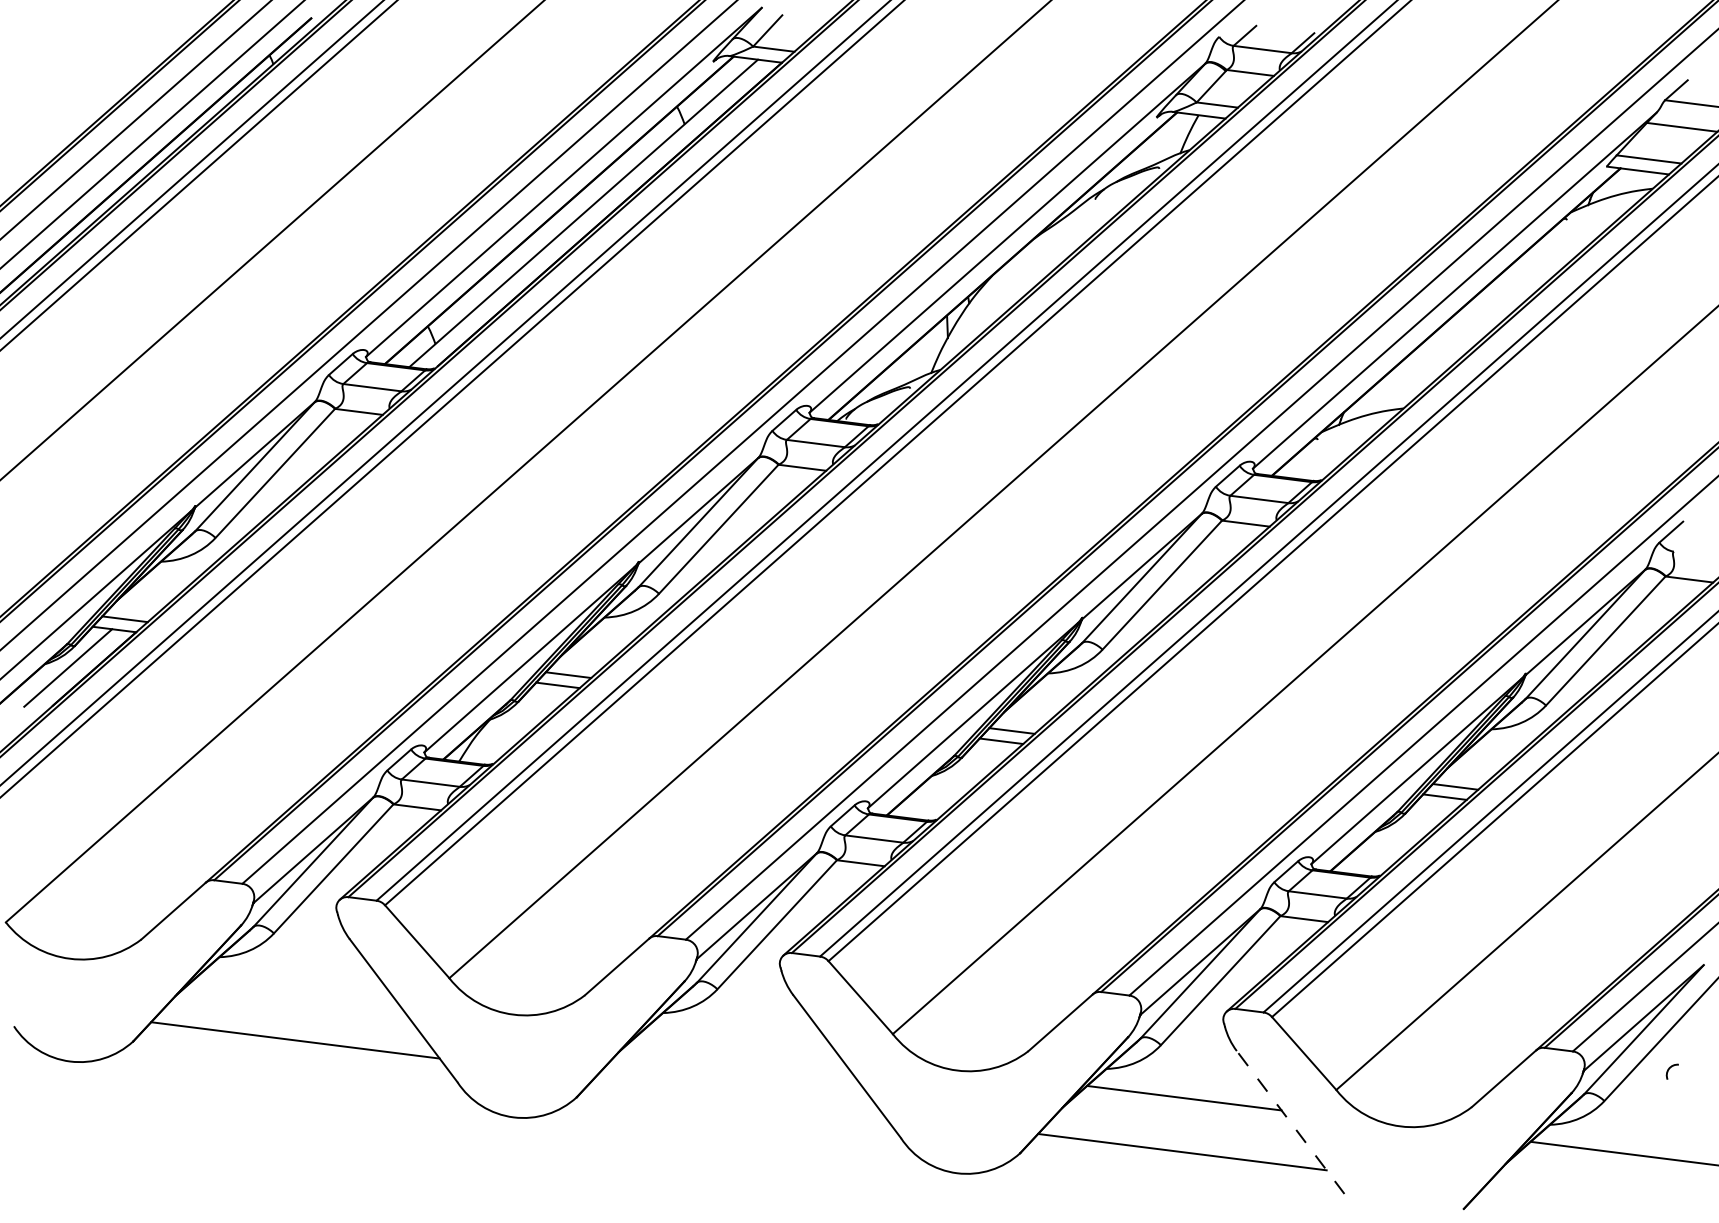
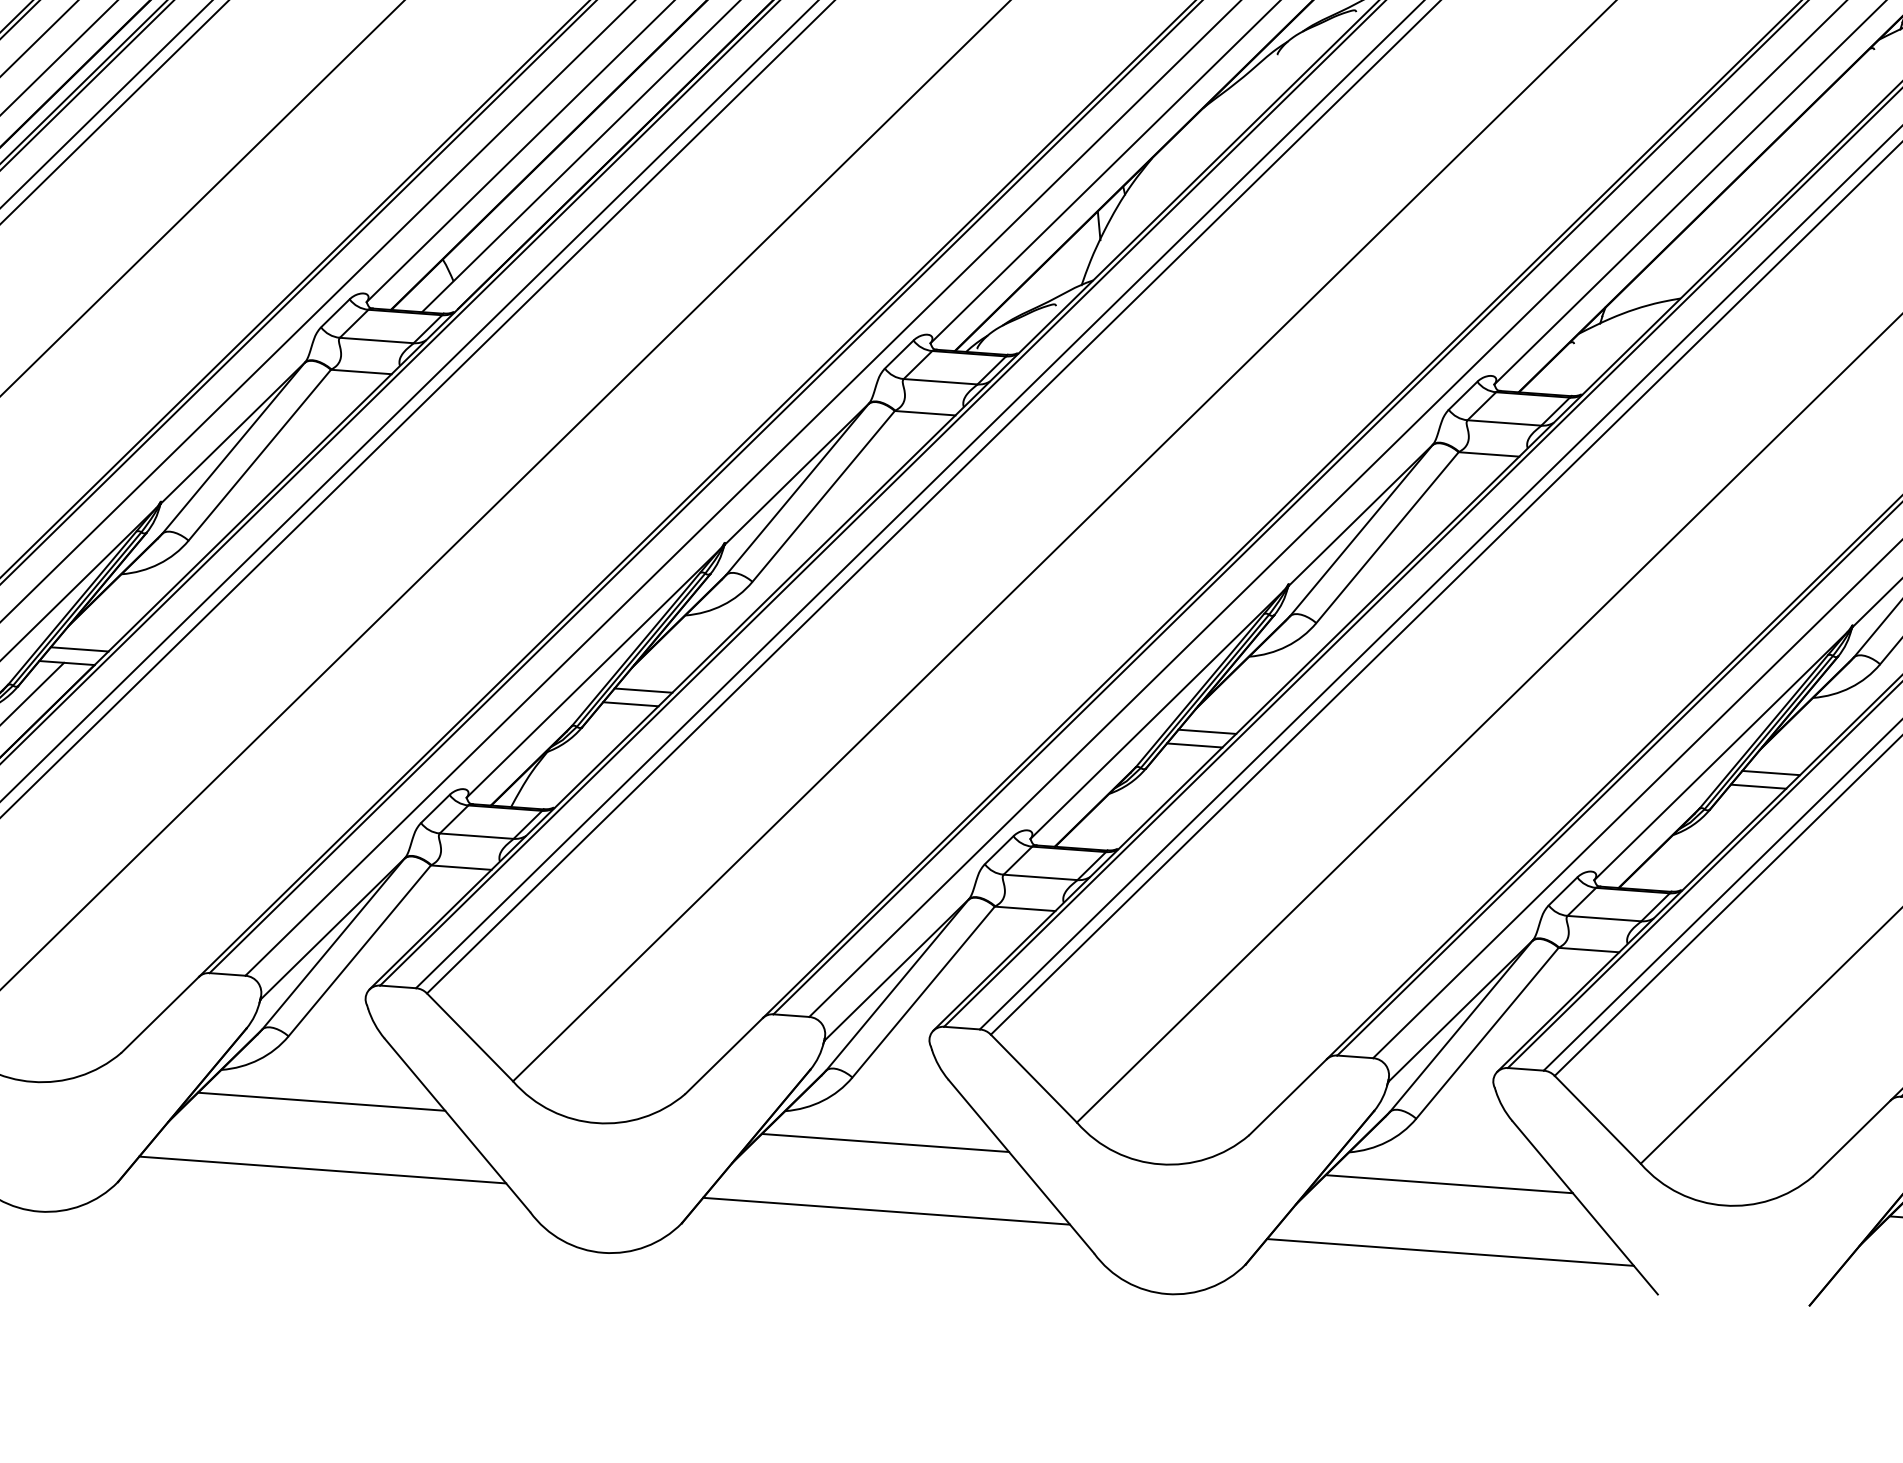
line: (297, 986) -> (321, 1101), added
line: (740, 1042) -> (885, 1143), added
line: (738, 1096) -> (886, 1211), added
line: (1290, 1122) -> (1585, 1207), dashed -> solid

